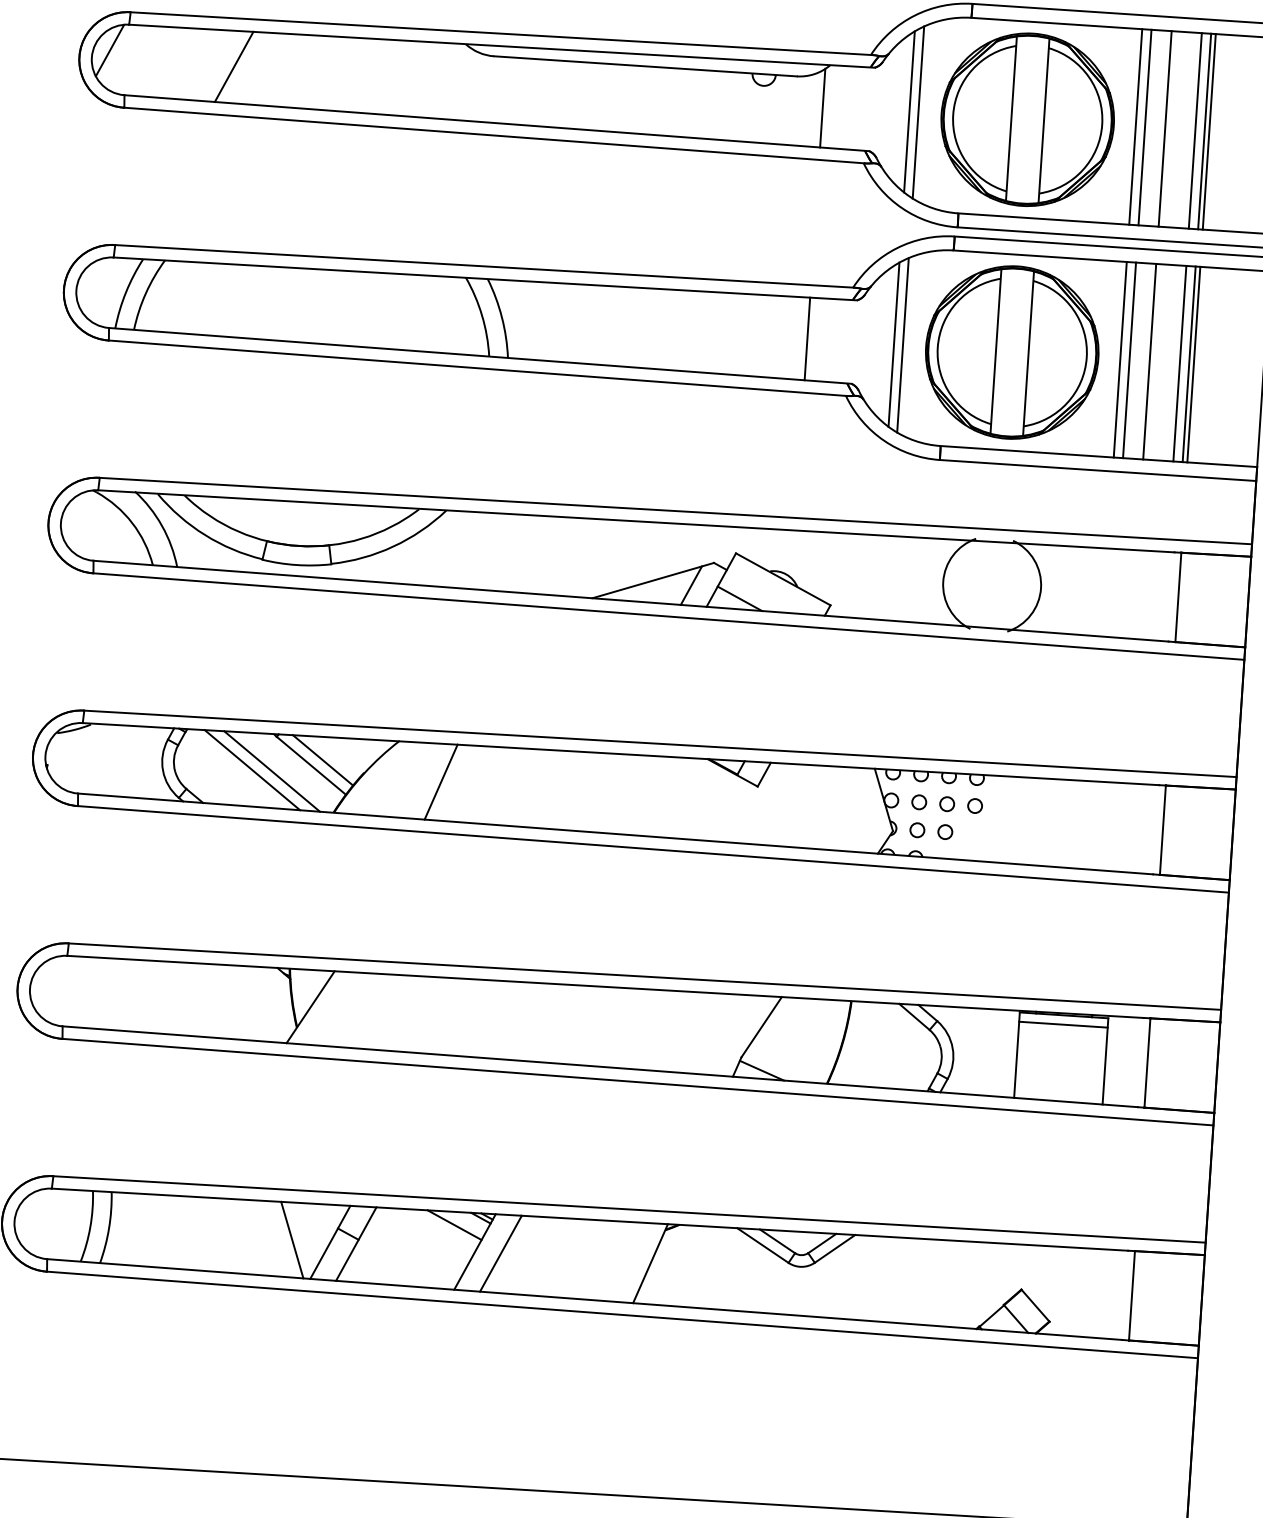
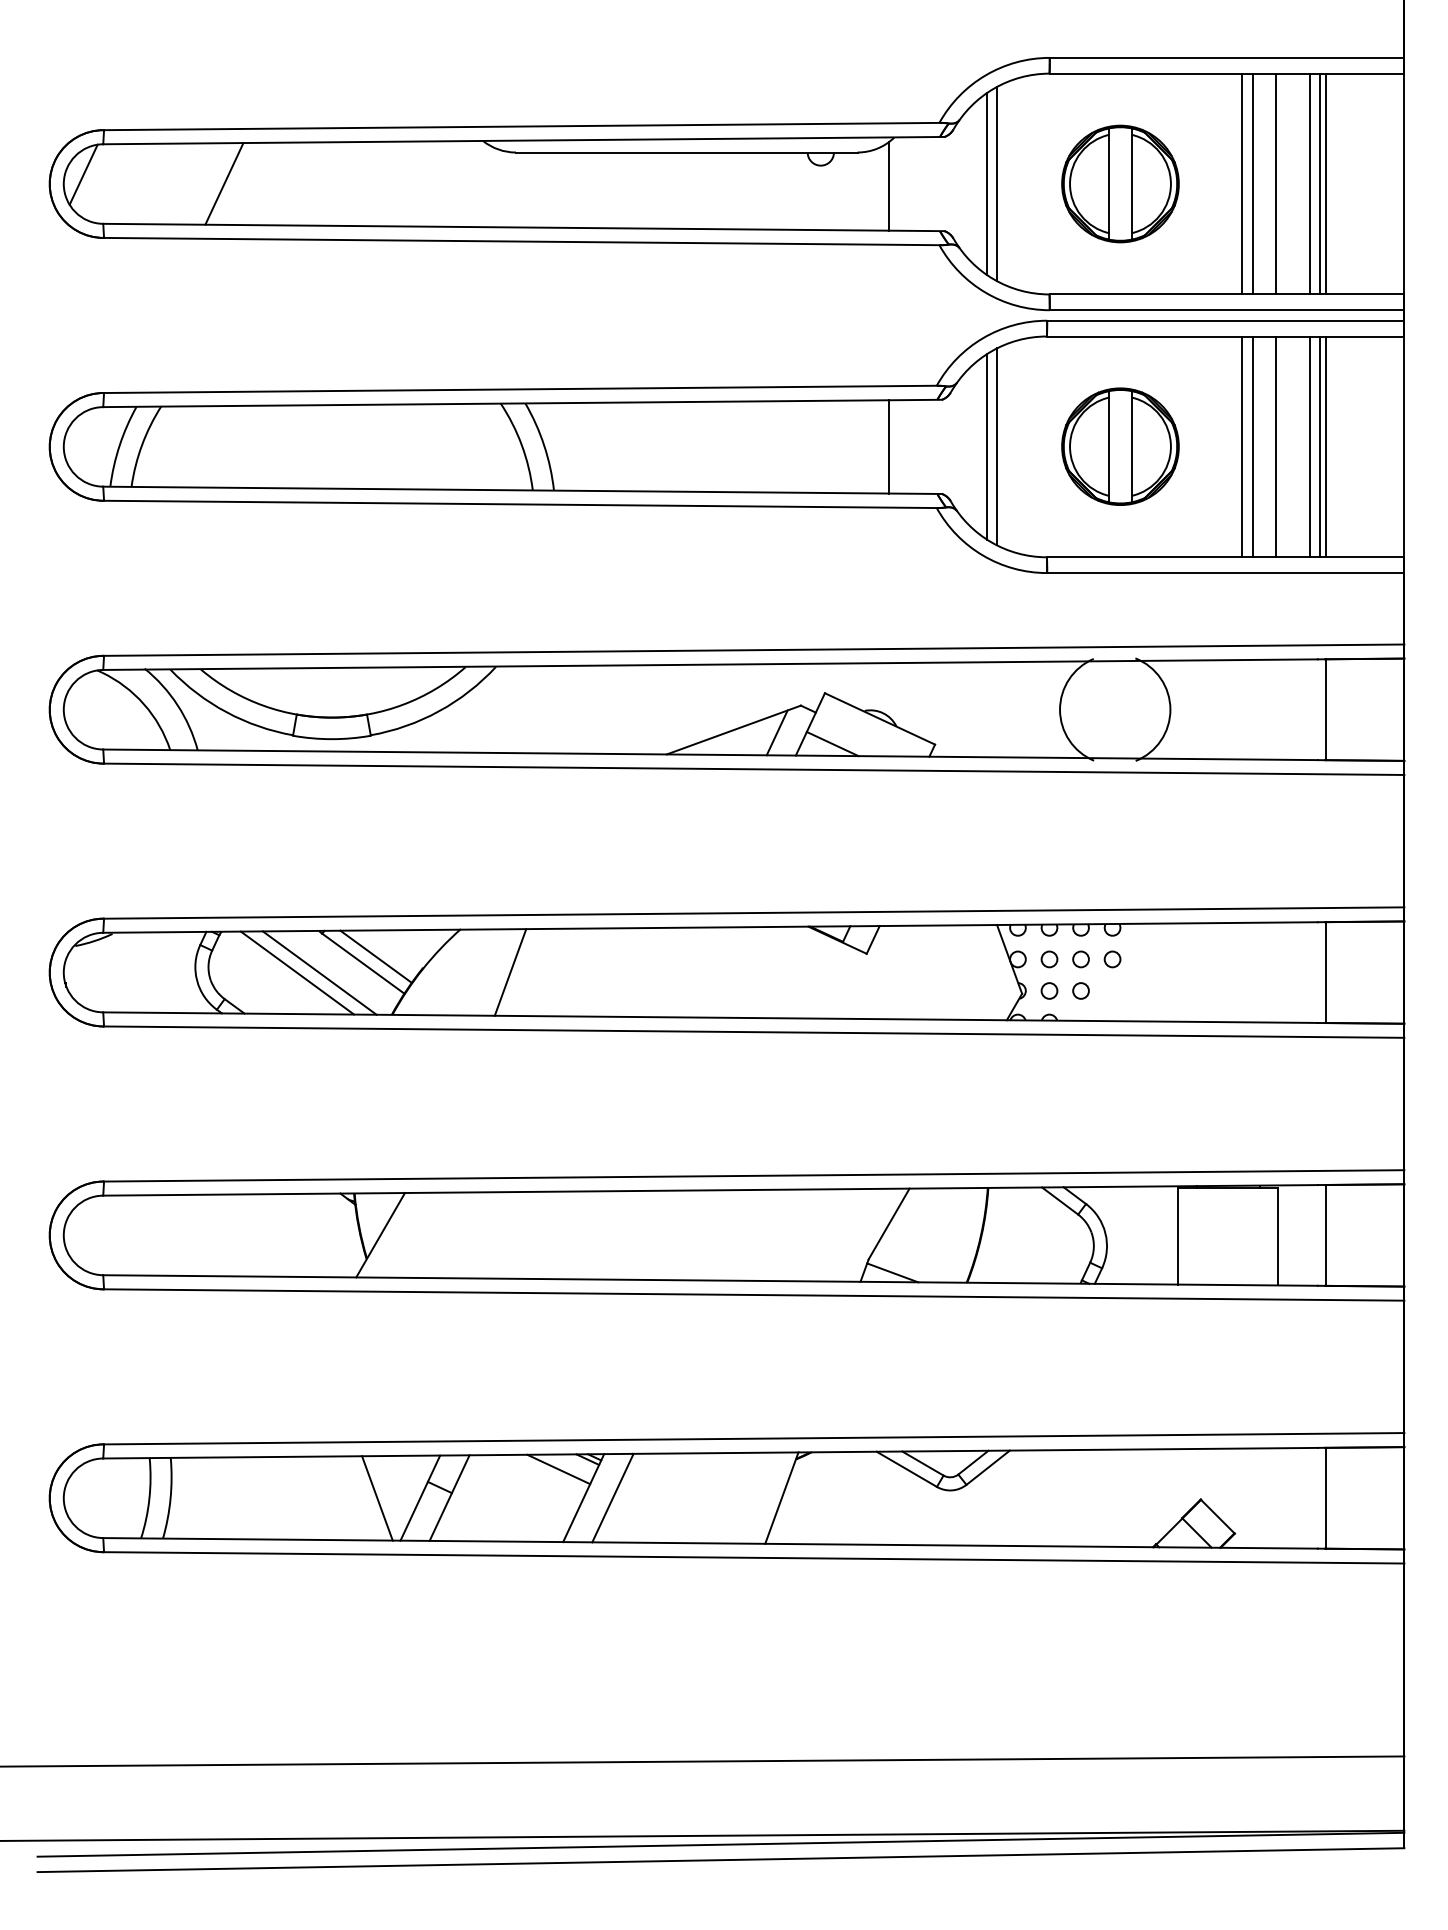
part: (1027, 119) -> (1120, 183), size x0.6
part: (1012, 352) -> (1120, 446), size x0.6
line: (1063, 1024) -> (1228, 1198), removed

